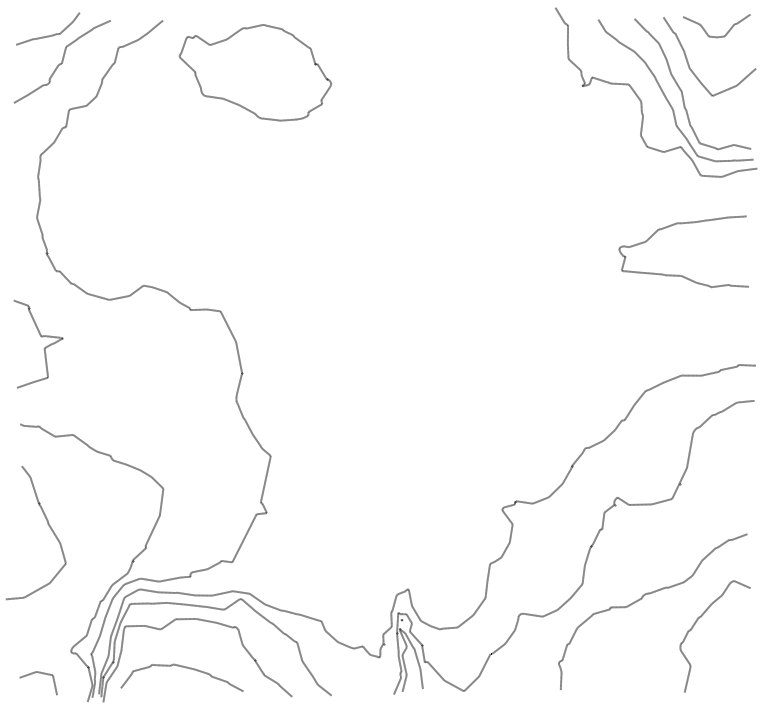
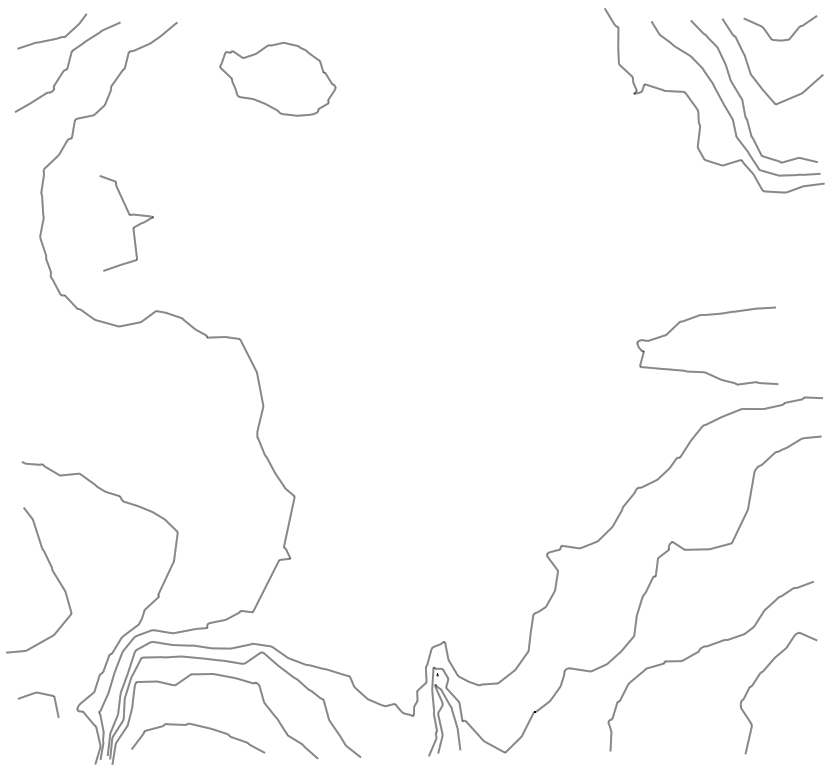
part: (254, 72) -> (276, 78), size x0.7
curve: (677, 274) -> (700, 370), moved
curve: (44, 347) -> (133, 227), moved
line: (38, 673) -> (38, 694), moved

